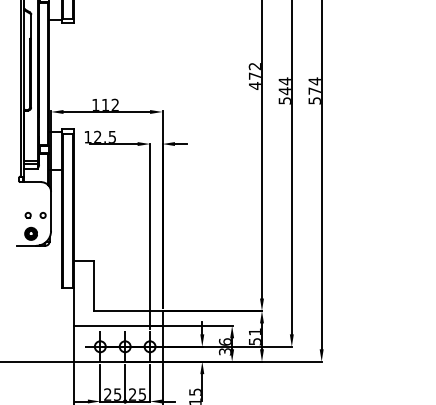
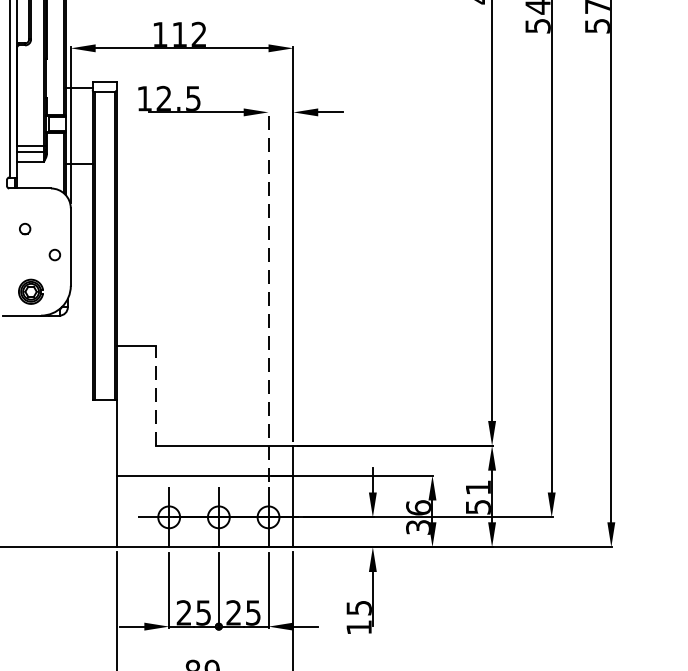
part: (27, 215) -> (23, 229), moved
line: (150, 236) -> (269, 297), solid -> dashed
line: (93, 286) -> (155, 396), solid -> dashed

